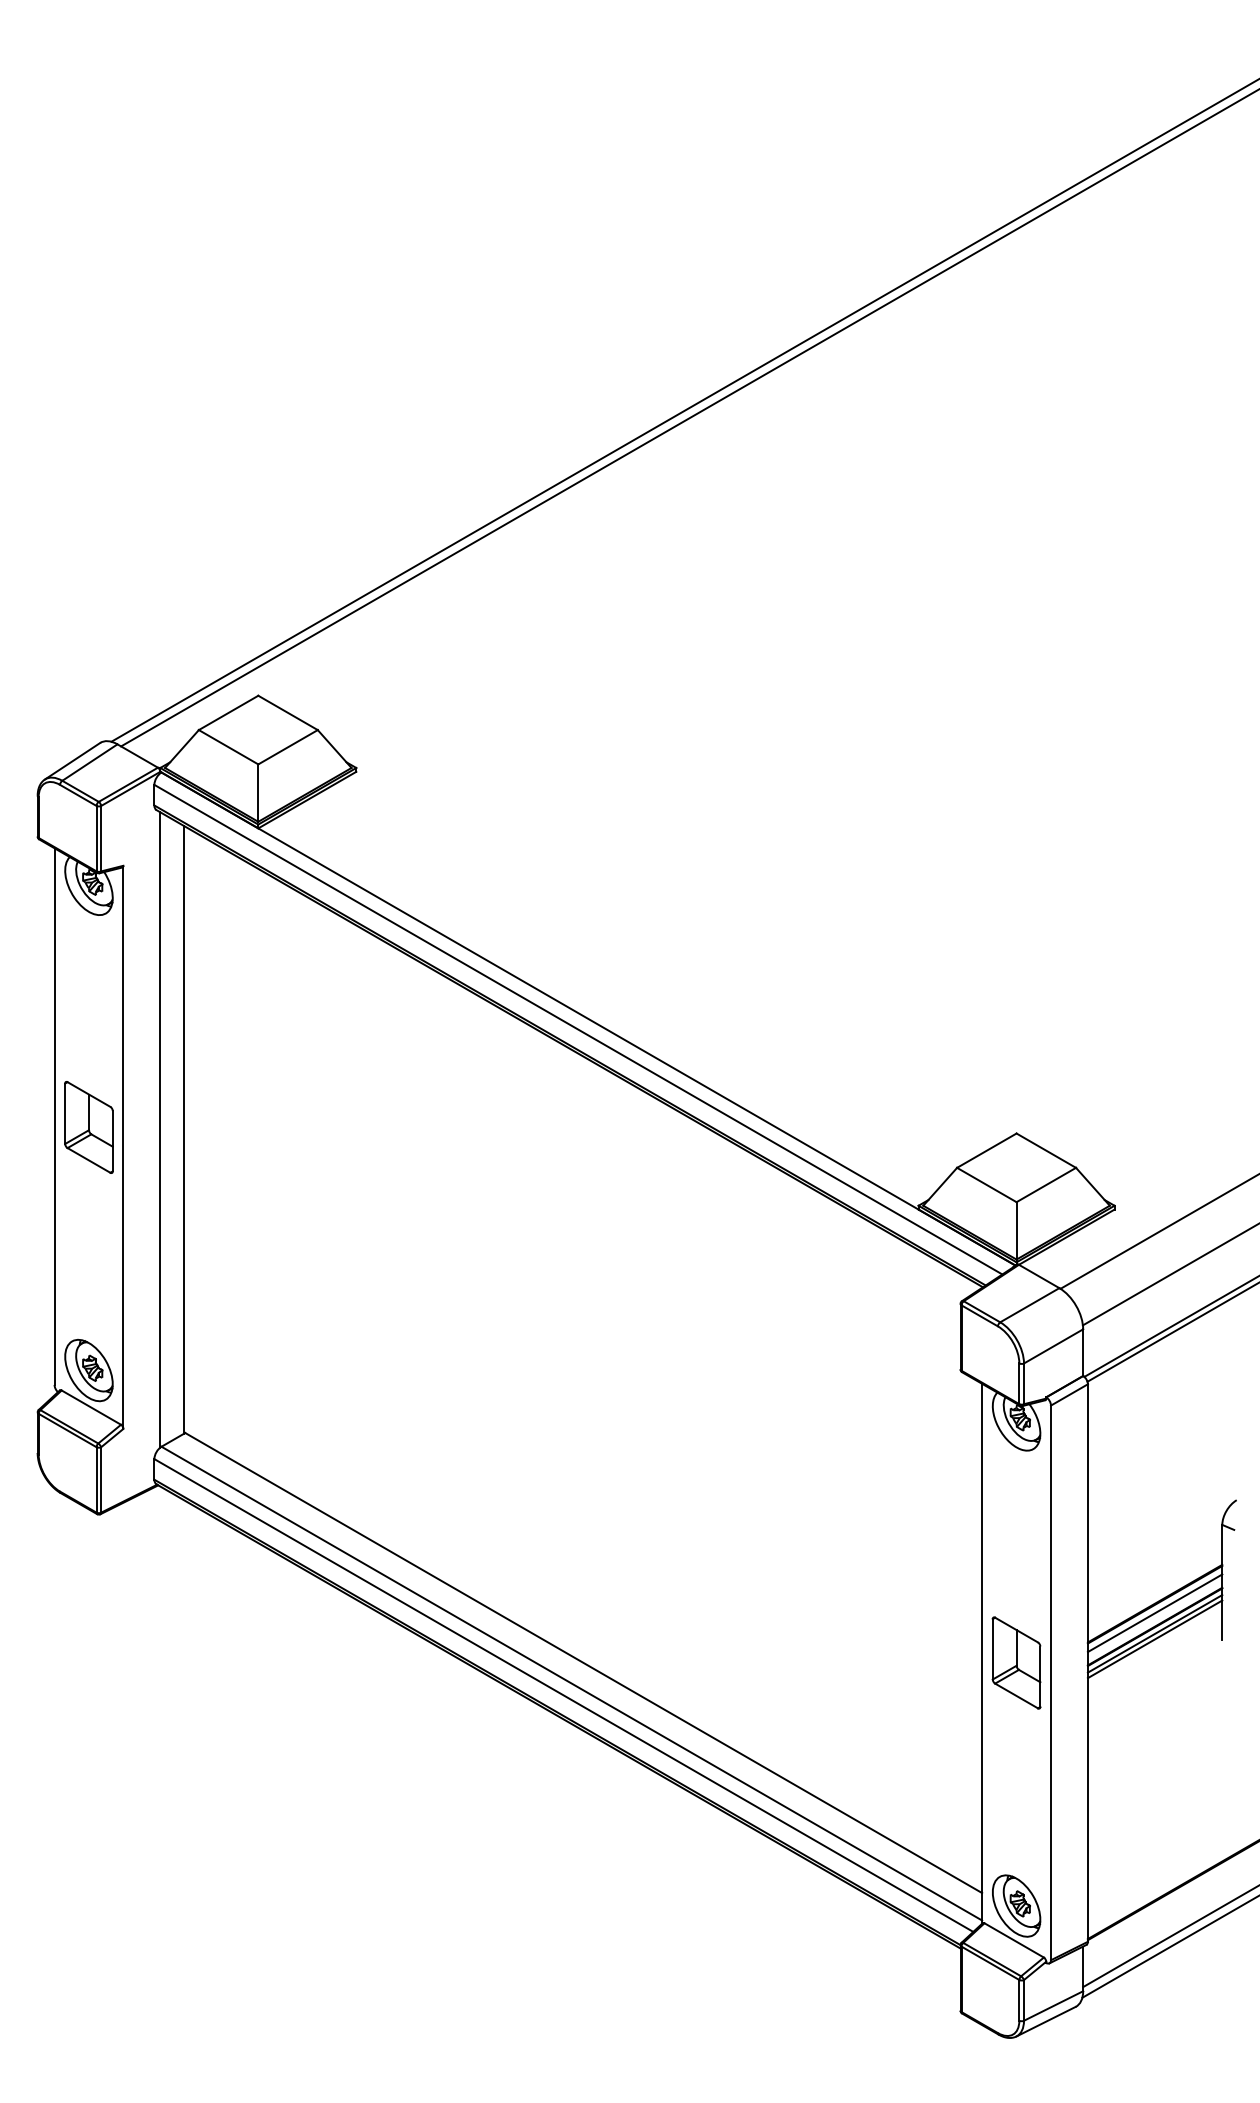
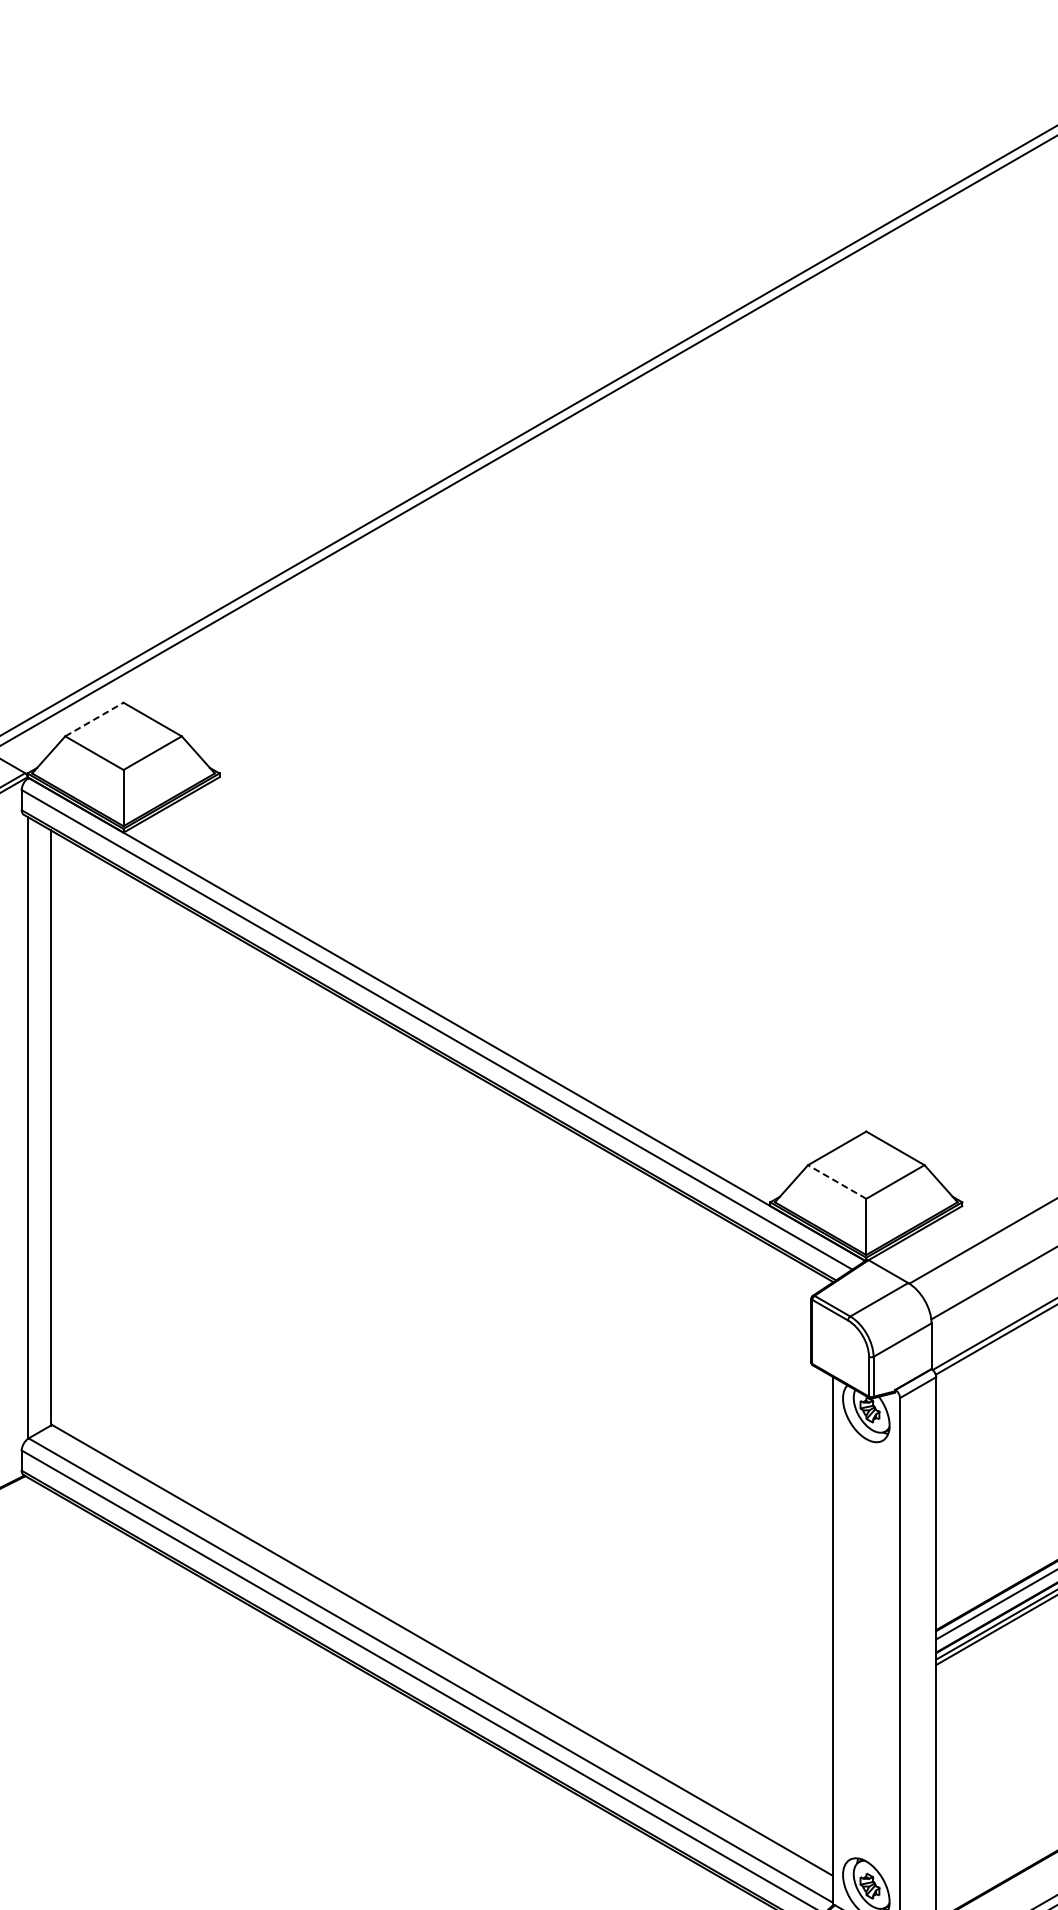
line: (229, 712) -> (95, 719), solid -> dashed
line: (986, 1184) -> (836, 1181), solid -> dashed
part: (1016, 1662) -> (866, 1649), removed

